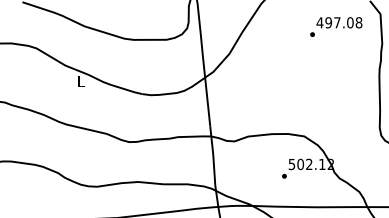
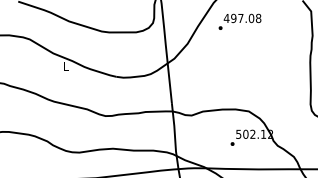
text: (335, 26) -> (239, 21), moved

